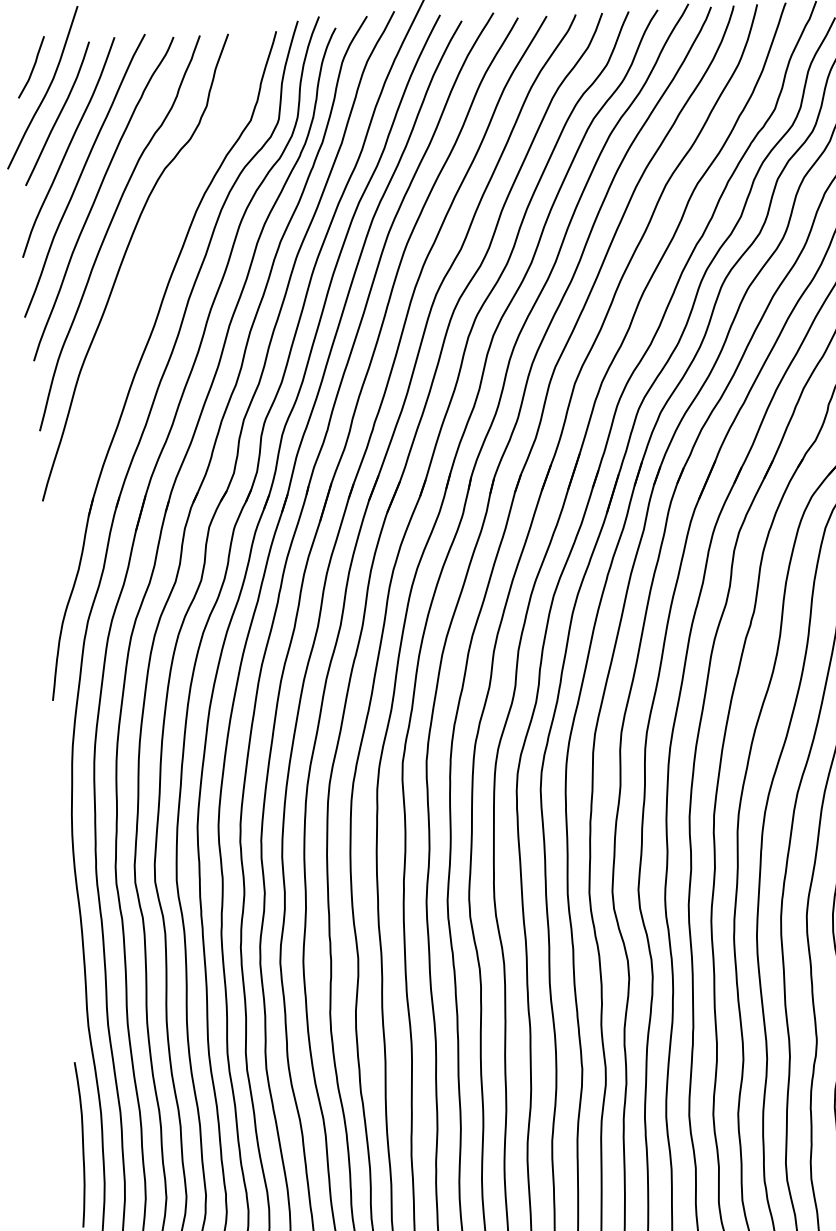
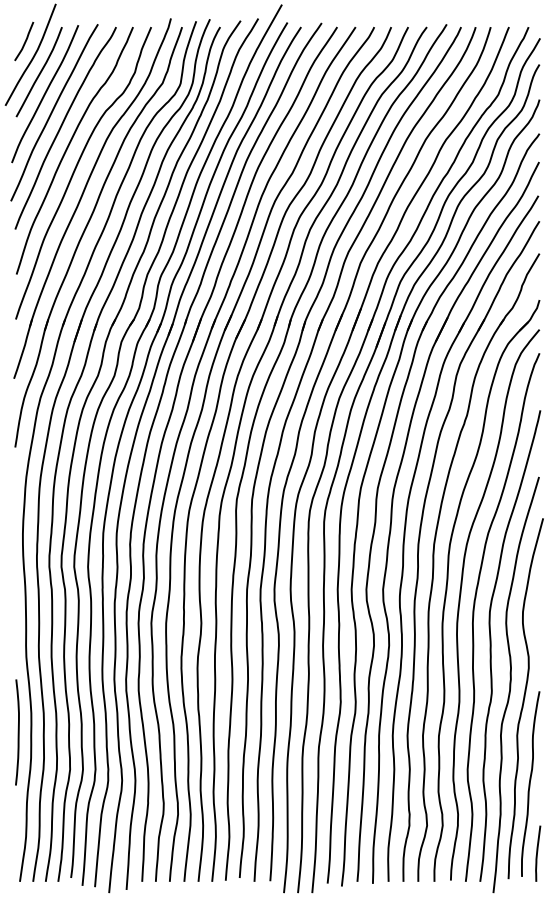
part: (137, 302) -> (83, 195), added

